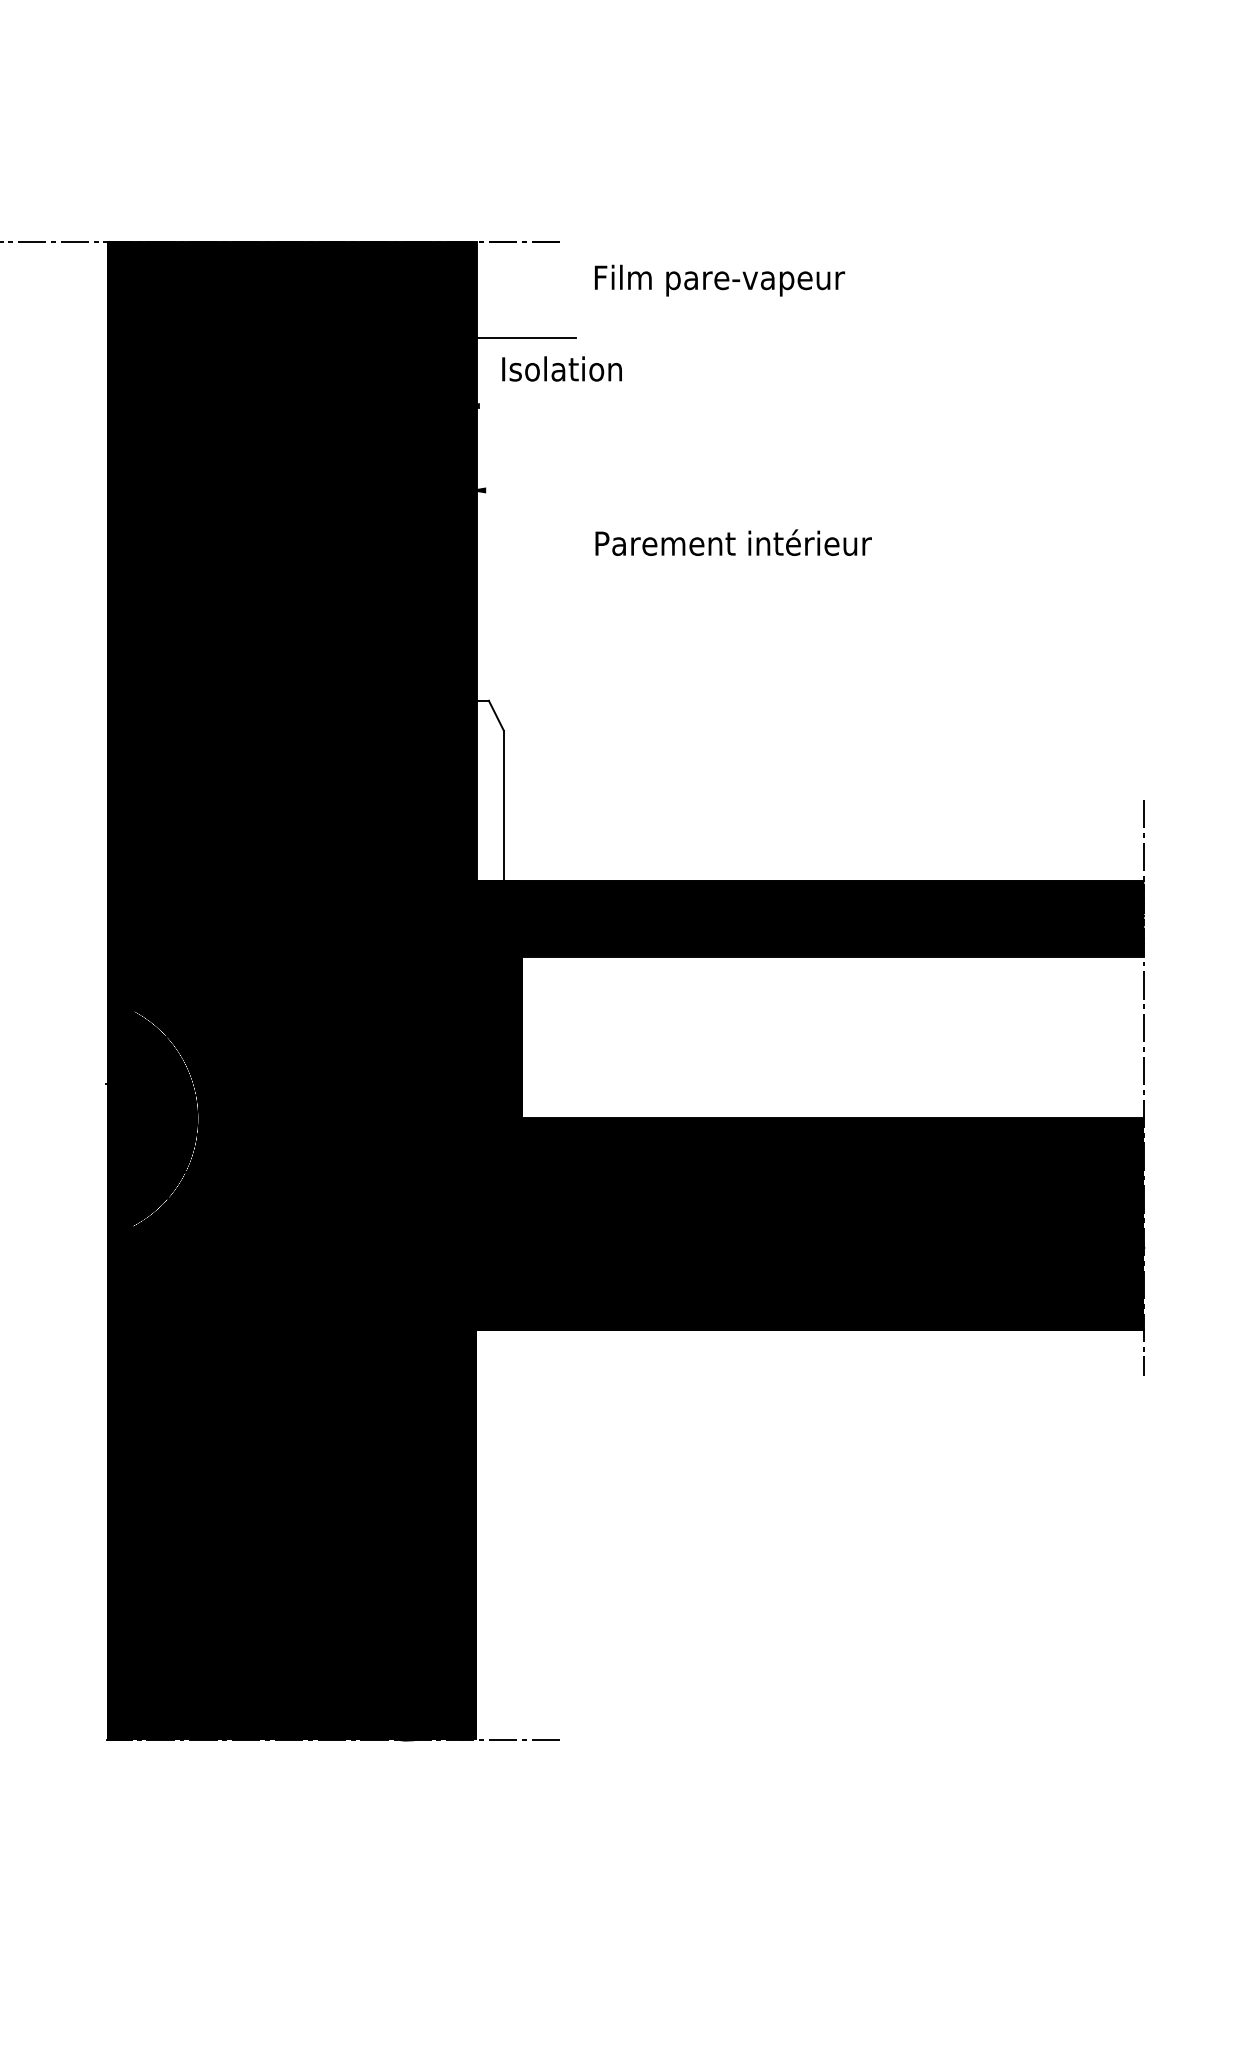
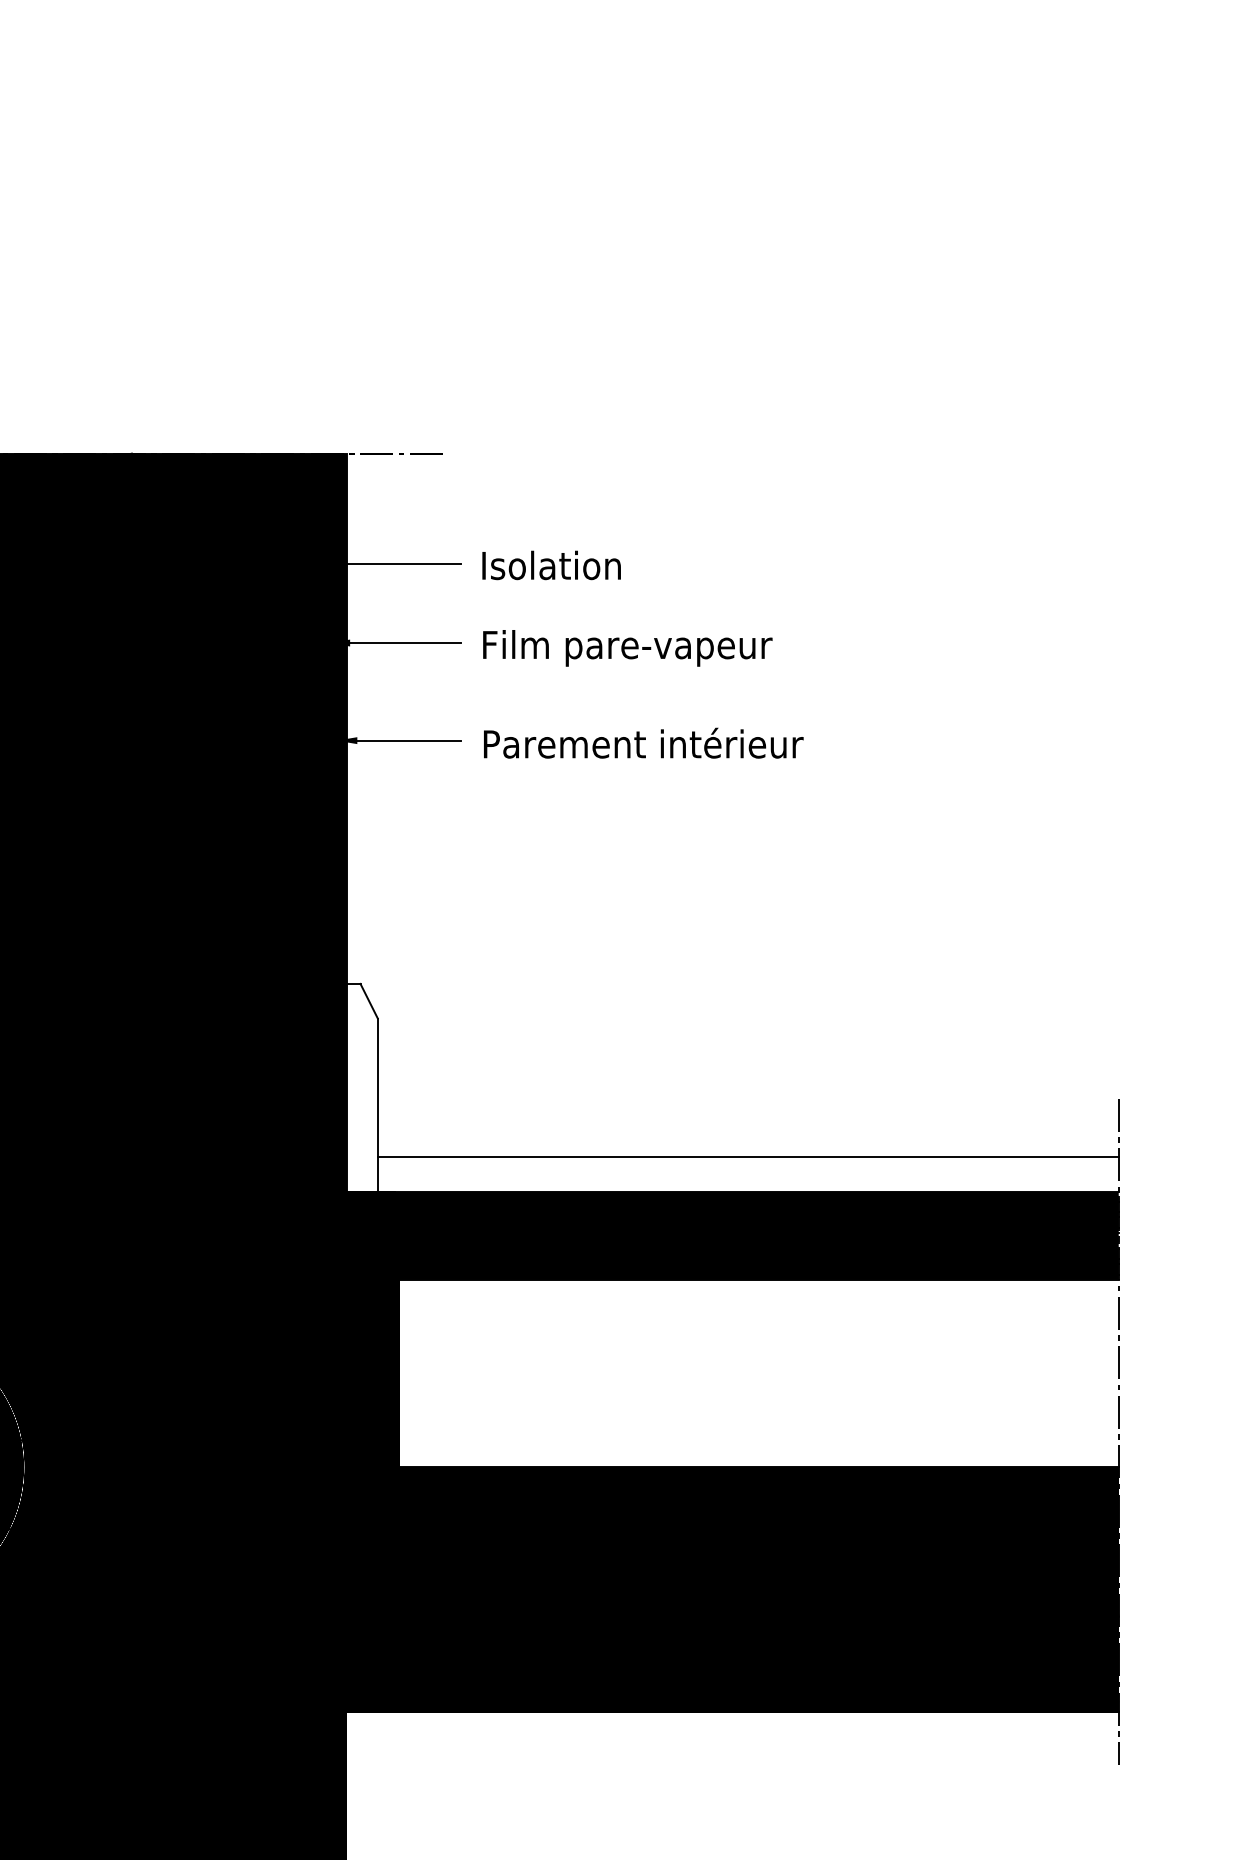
text: (720, 280) -> (628, 648), moved
text: (561, 368) -> (550, 564), moved
line: (527, 406) -> (405, 643), added
line: (530, 490) -> (408, 740), added
text: (733, 542) -> (643, 743), moved
line: (823, 850) -> (747, 1157), added

